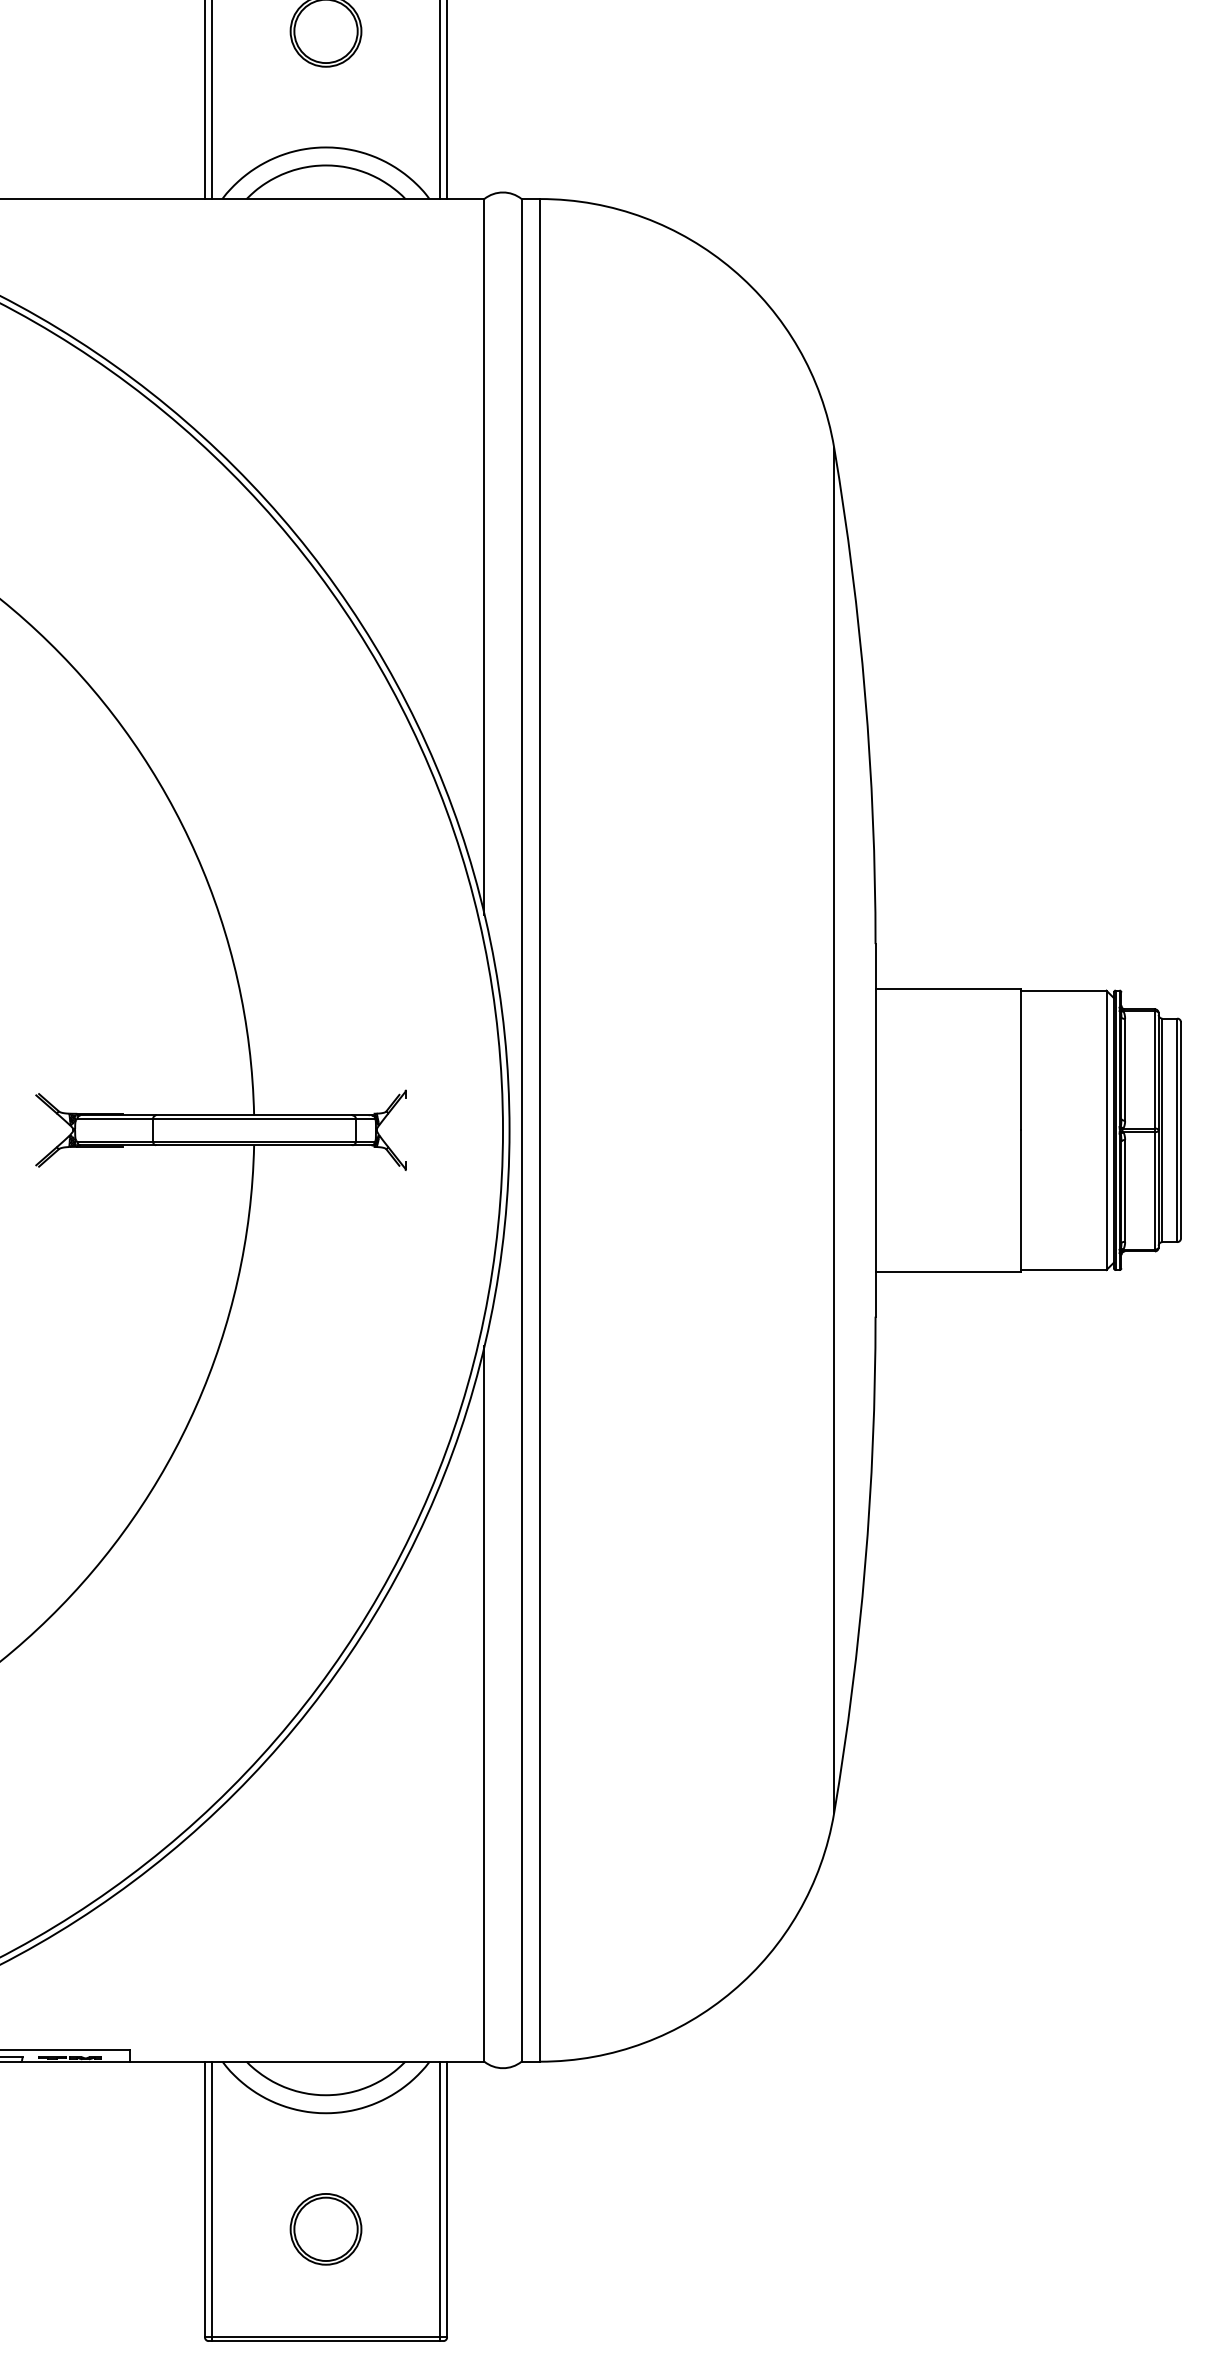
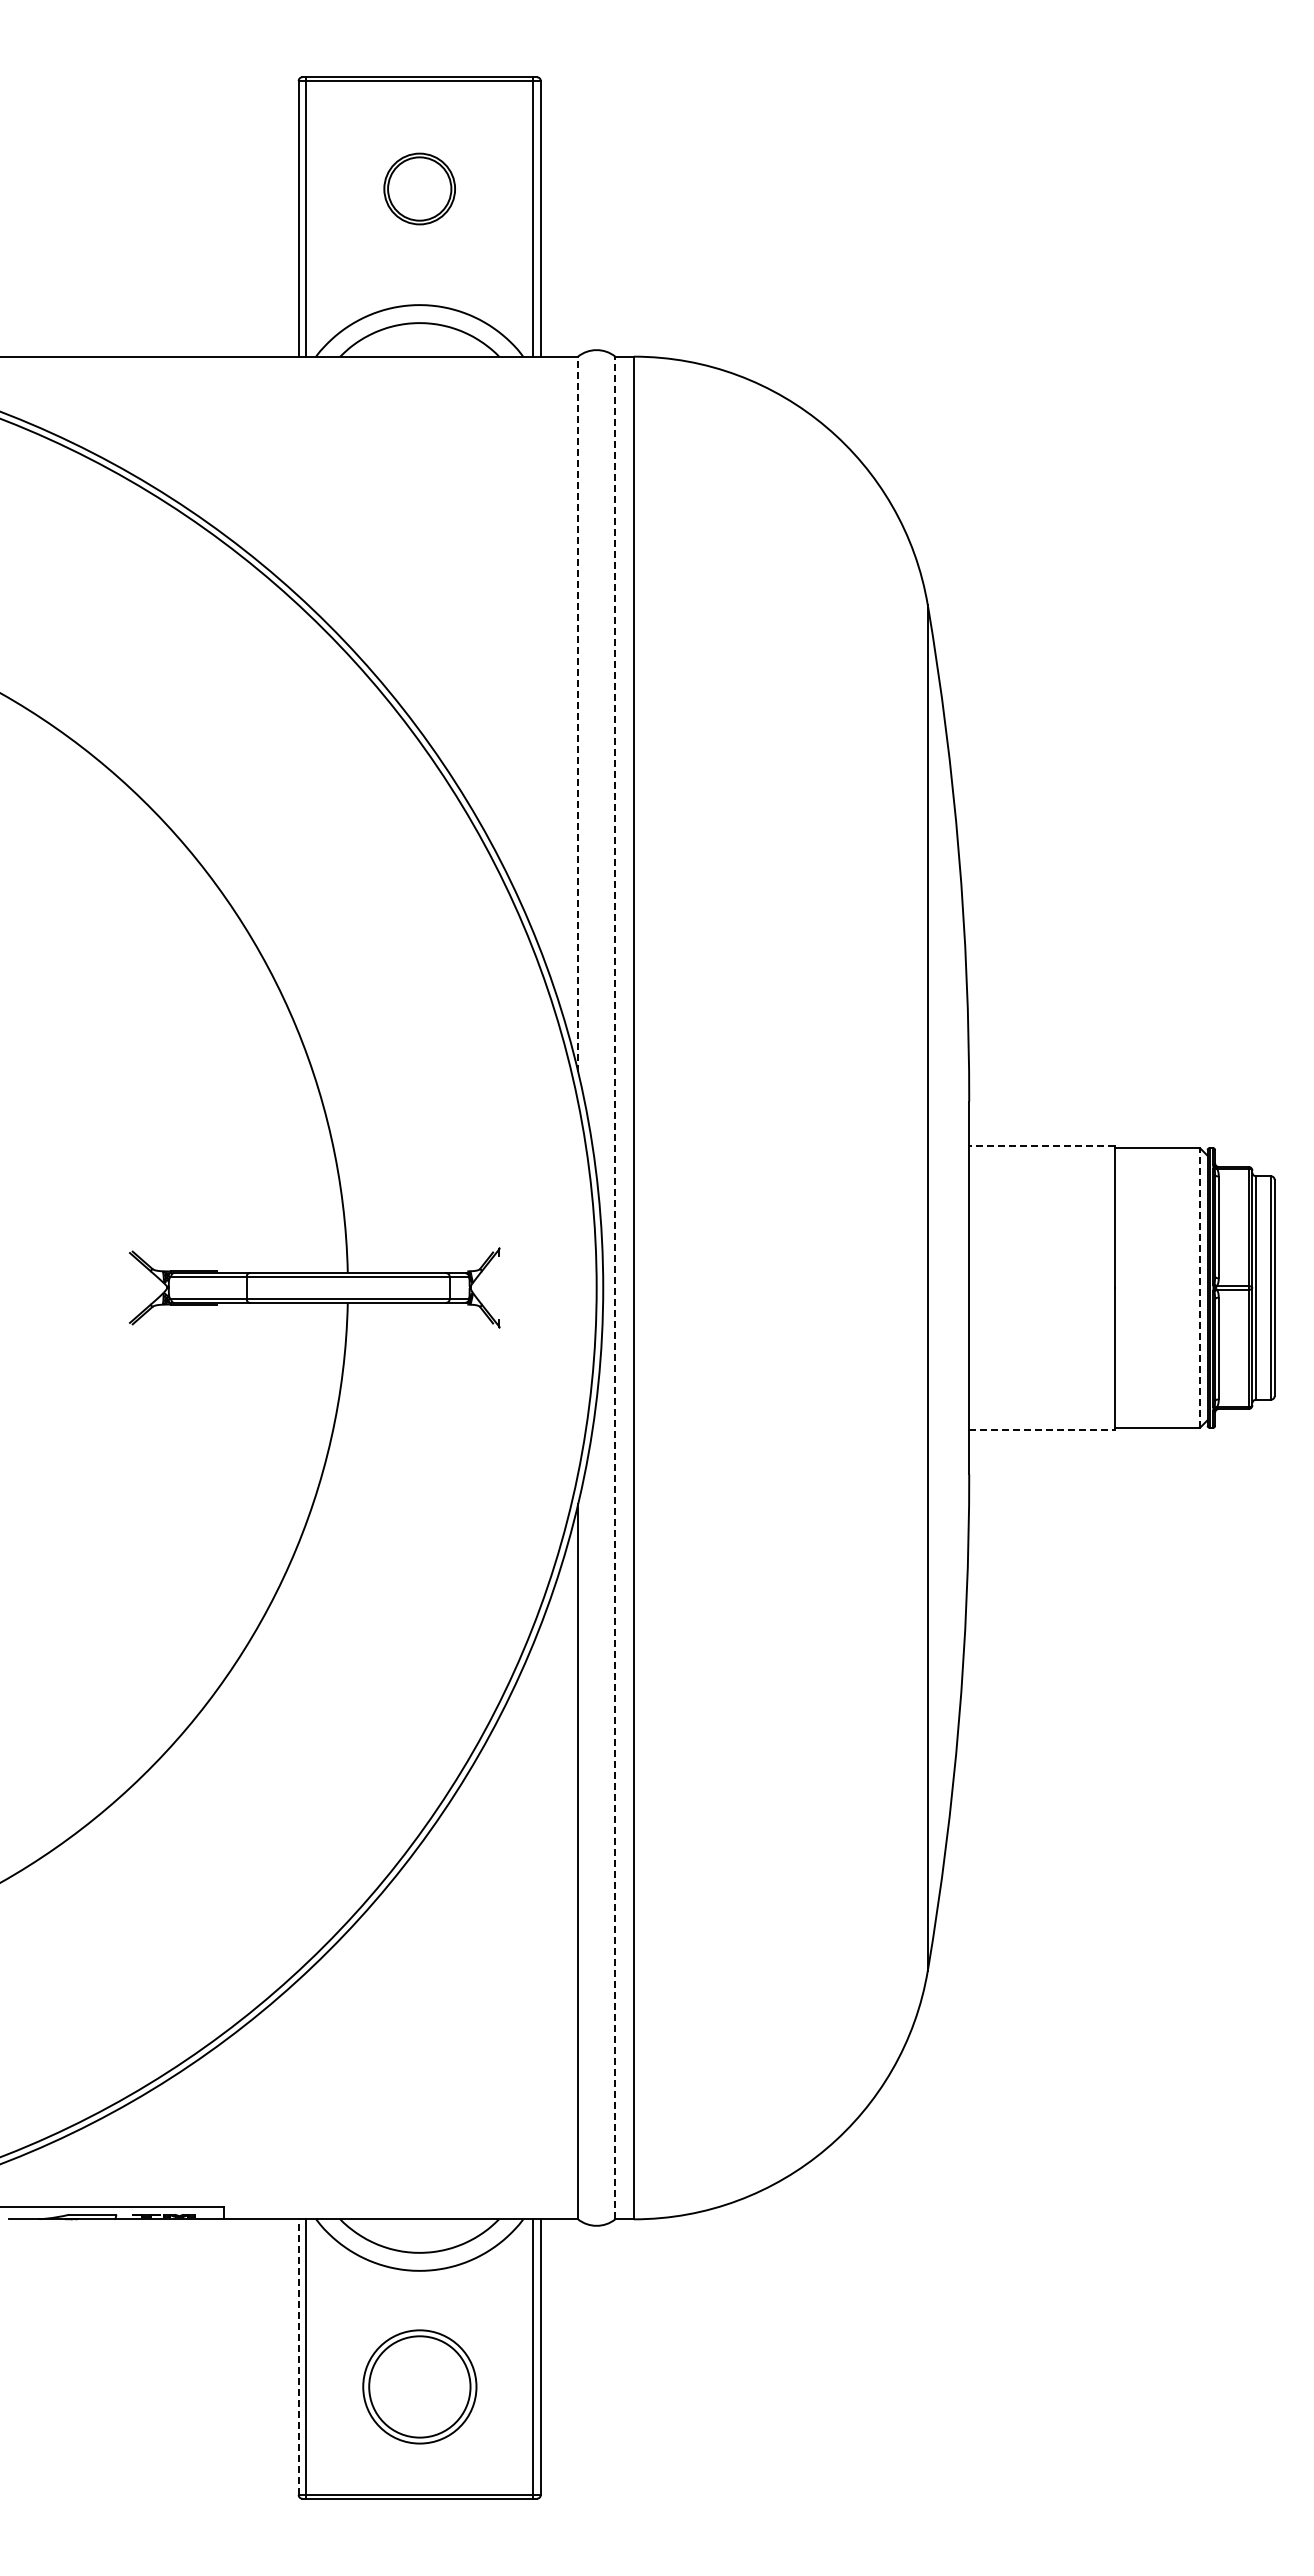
line: (484, 556) -> (578, 714), solid -> dashed
line: (947, 988) -> (1041, 1146), solid -> dashed
line: (521, 1129) -> (615, 1287), solid -> dashed
line: (1106, 1130) -> (1200, 1288), solid -> dashed
line: (947, 1271) -> (1041, 1429), solid -> dashed
line: (204, 2199) -> (298, 2357), solid -> dashed
part: (325, 2228) -> (419, 2386), size x1.6

